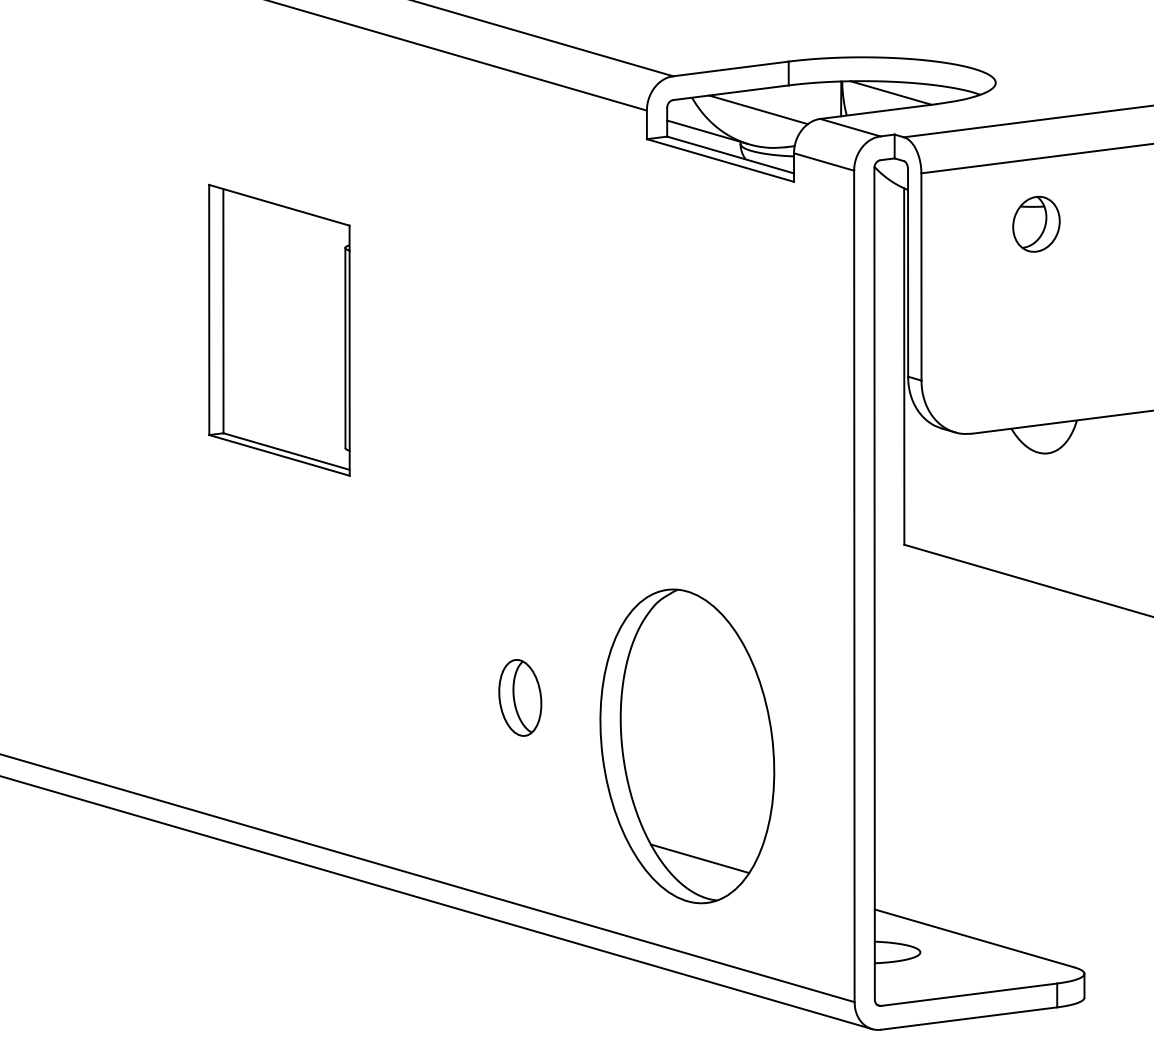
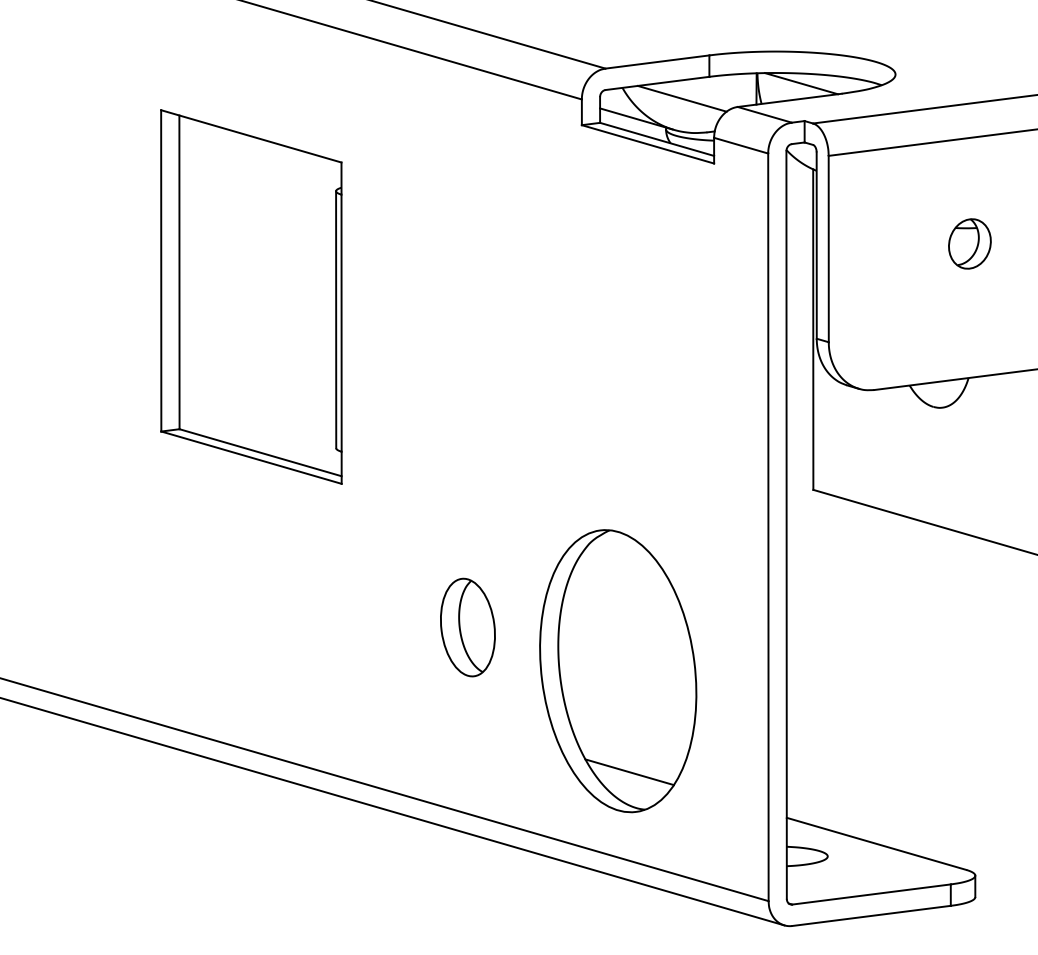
part: (1036, 223) -> (969, 243), moved
part: (279, 330) -> (251, 297), size x1.43
part: (520, 697) -> (468, 627), size x1.43

